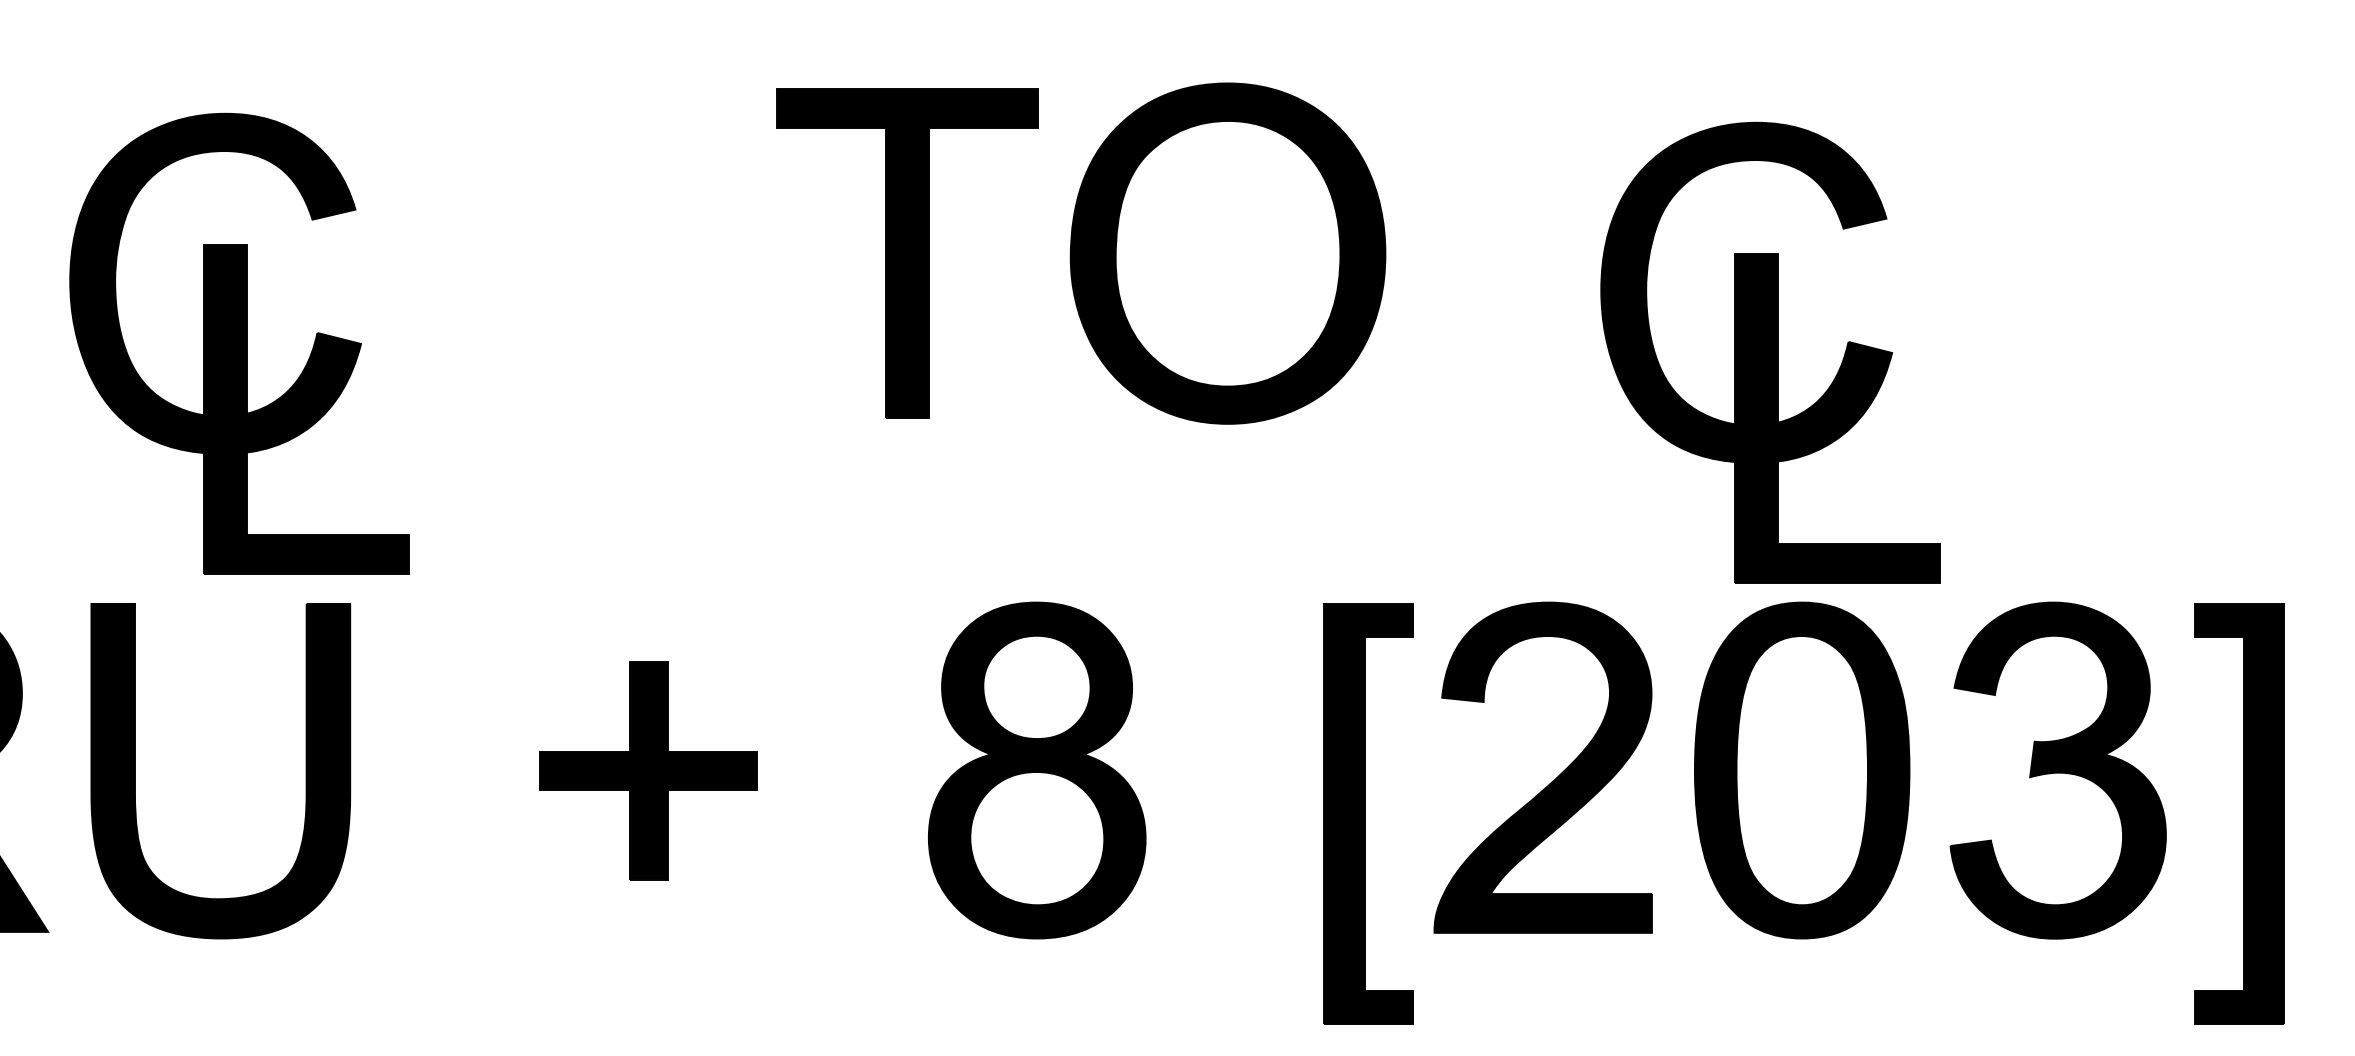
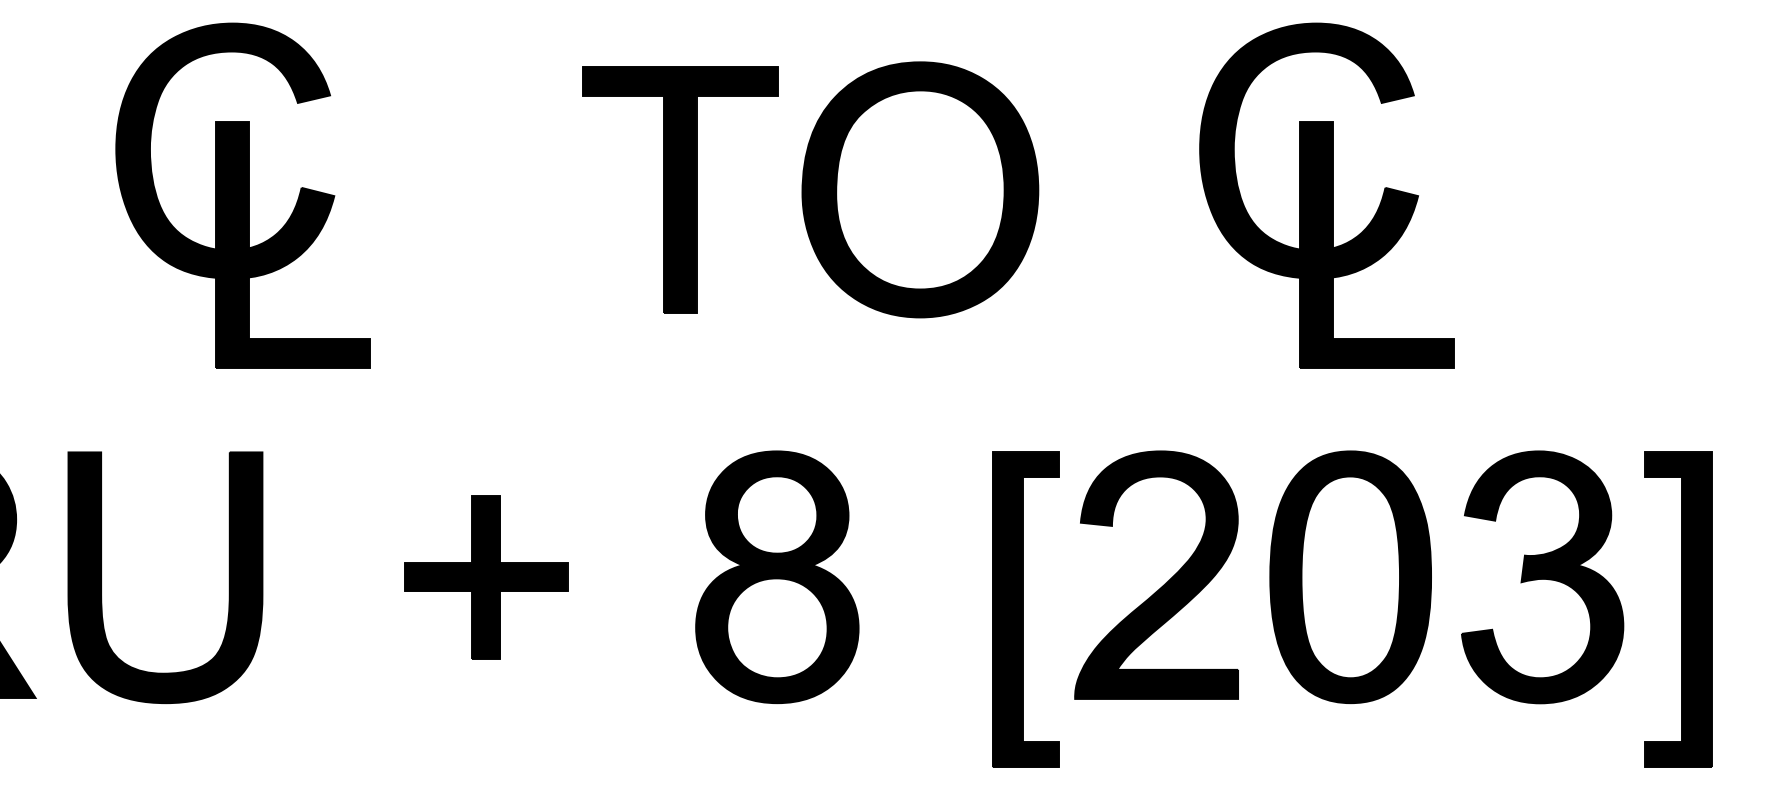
part: (239, 343) -> (243, 195), moved
part: (1770, 352) -> (1326, 195), moved

